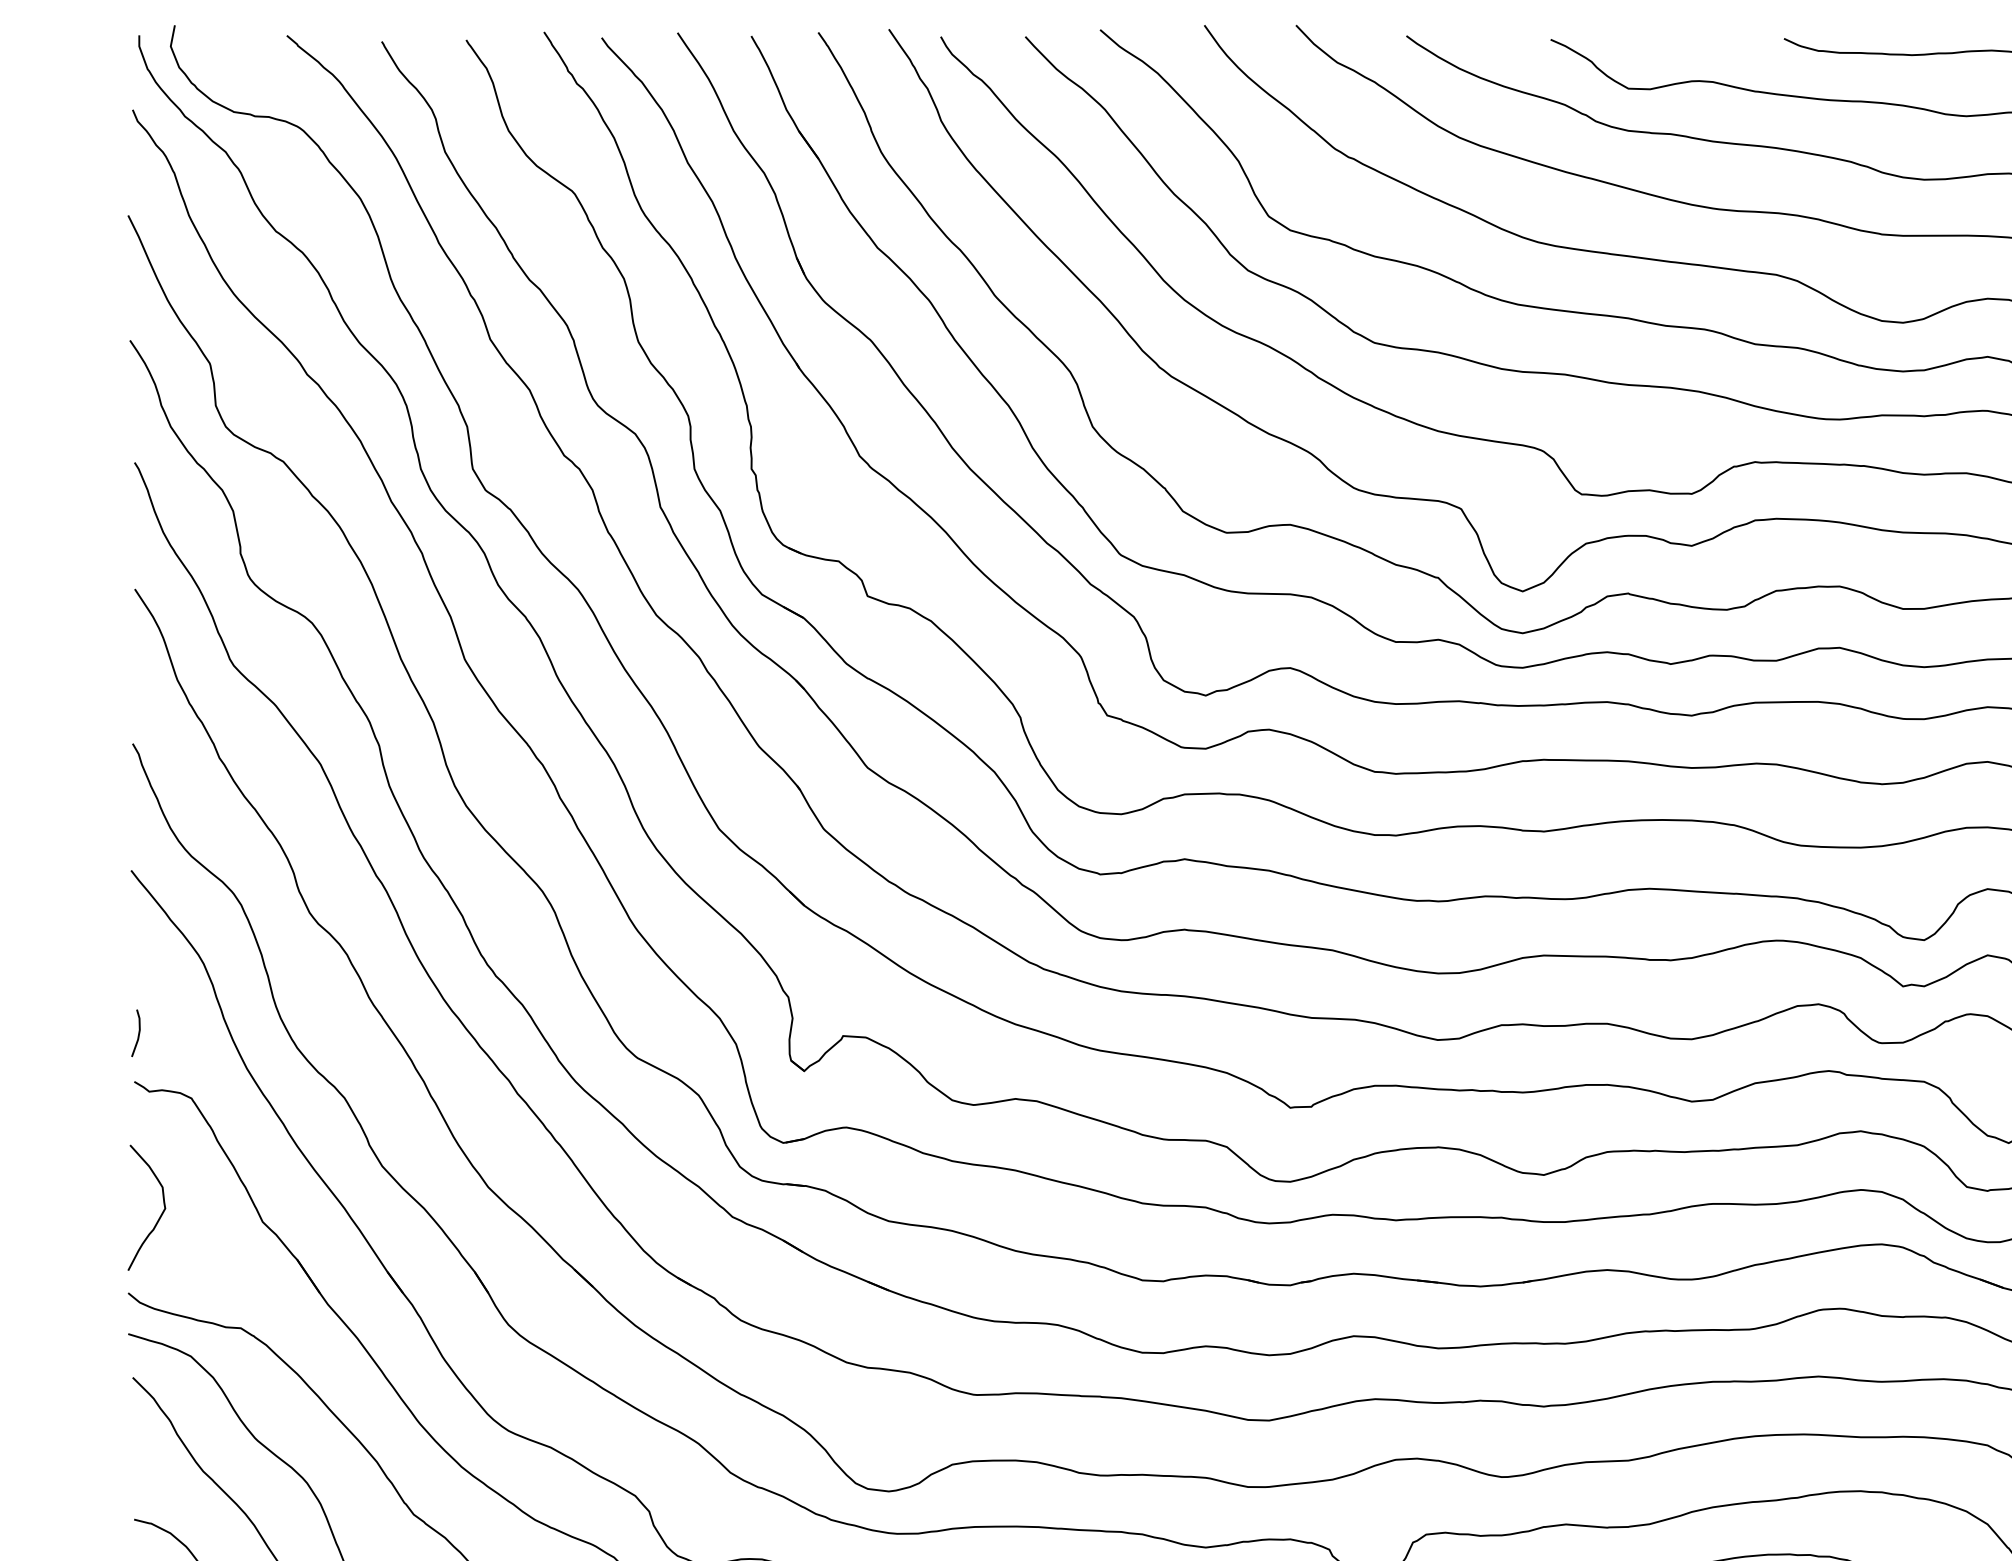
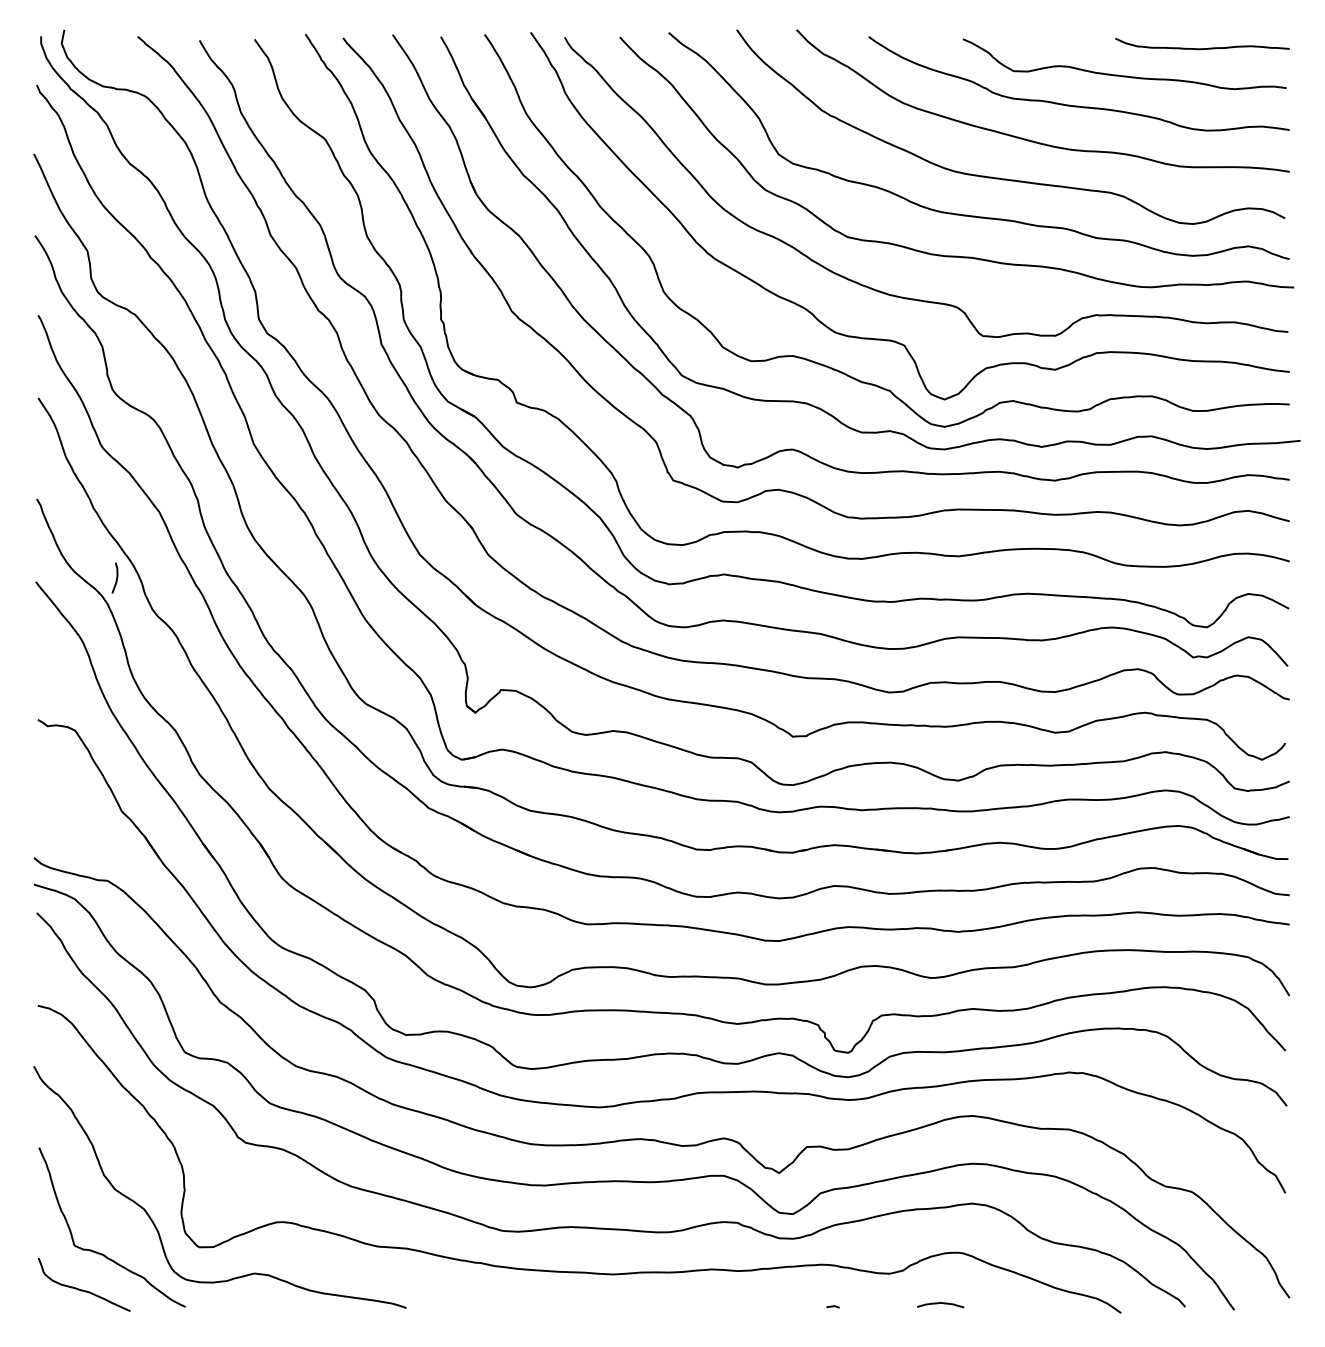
line: (138, 1032) -> (116, 577), moved
curve: (159, 1214) -> (54, 806), removed

